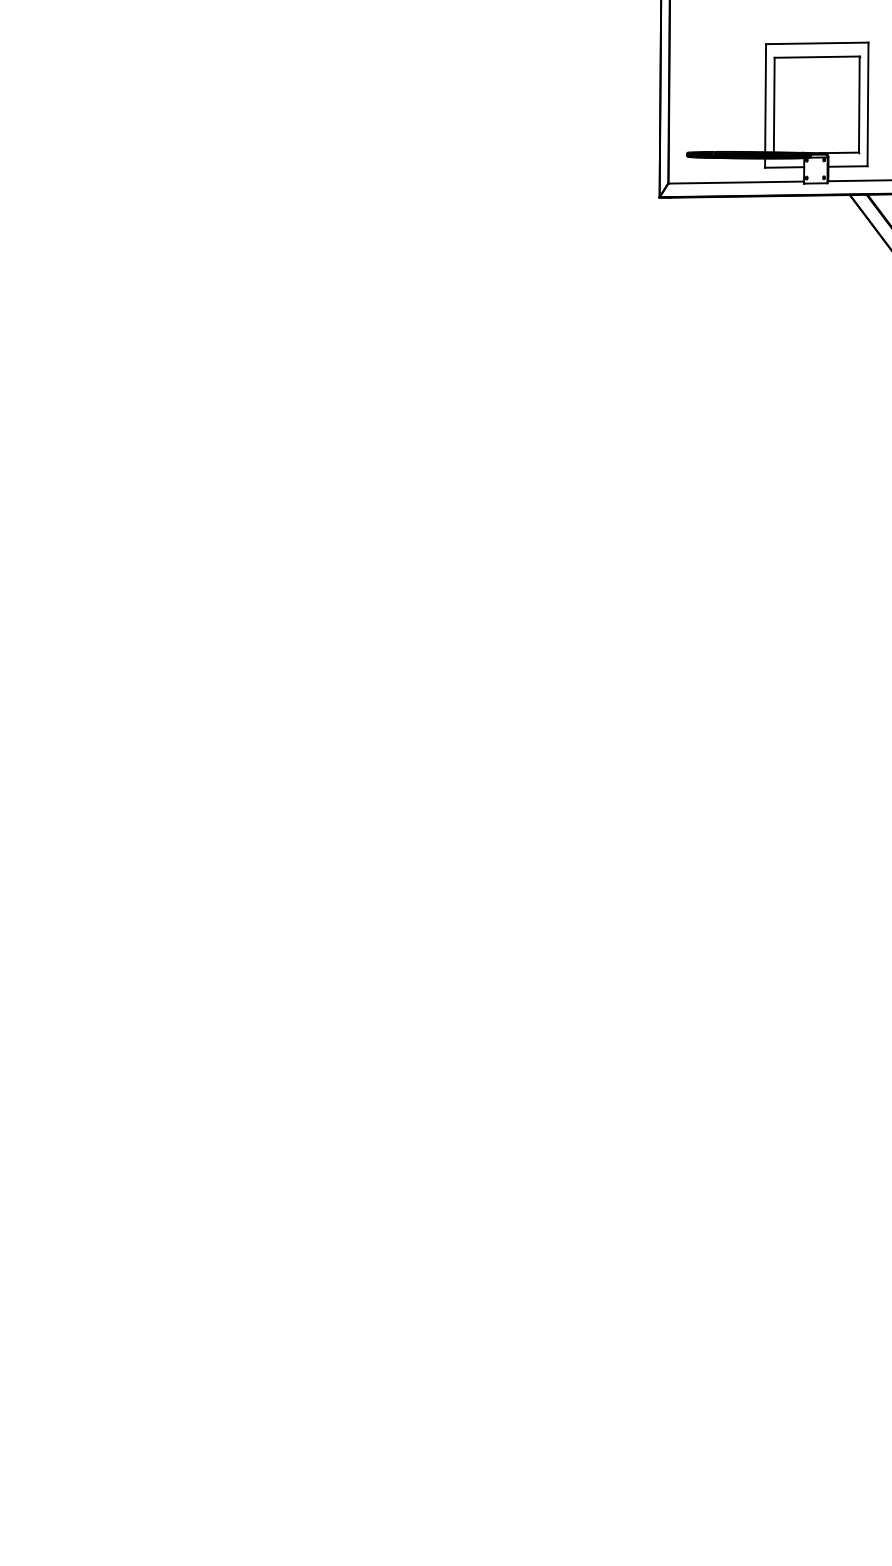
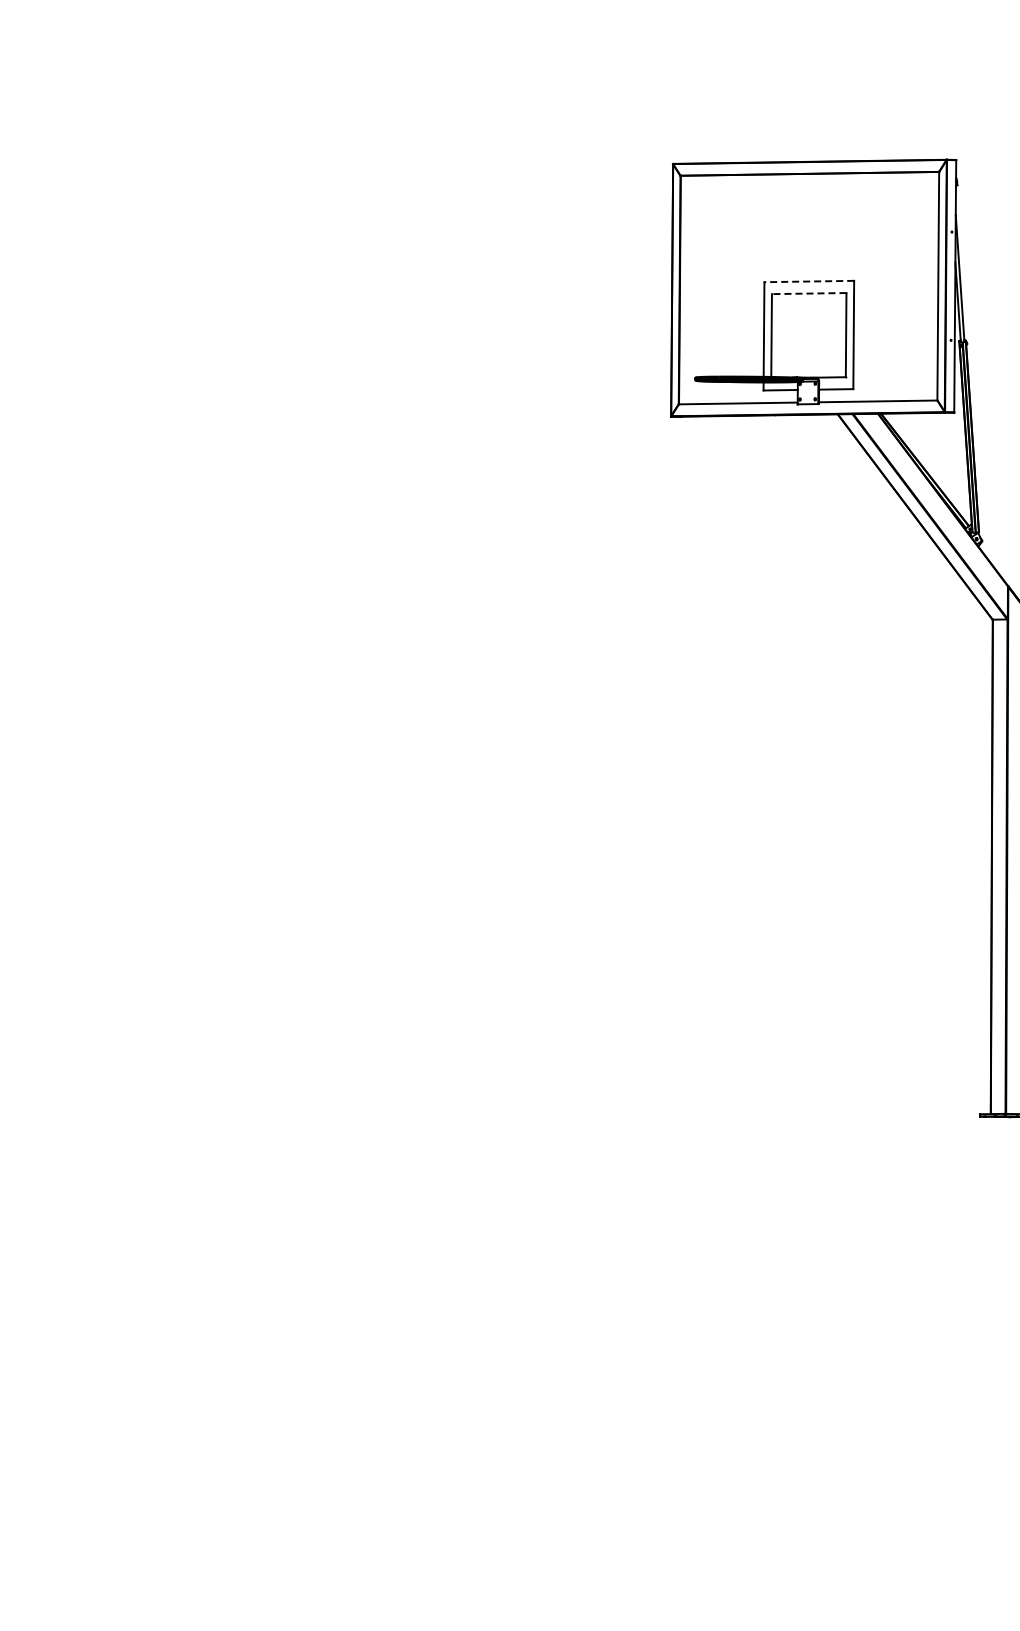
line: (817, 43) -> (809, 281), solid -> dashed
line: (816, 57) -> (808, 293), solid -> dashed

